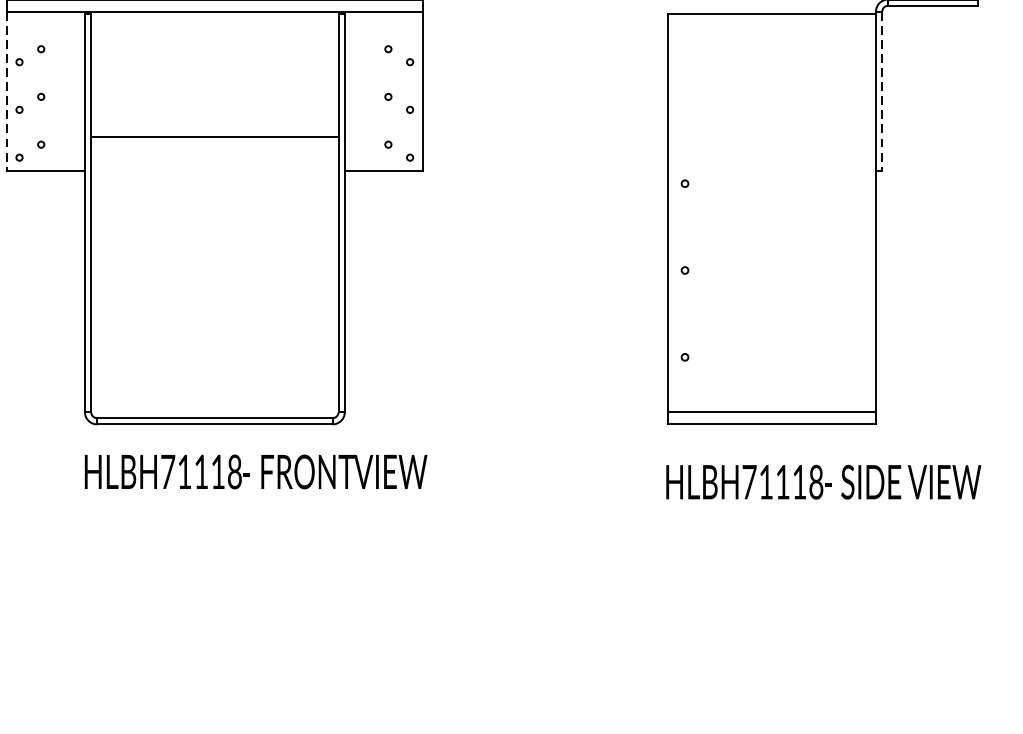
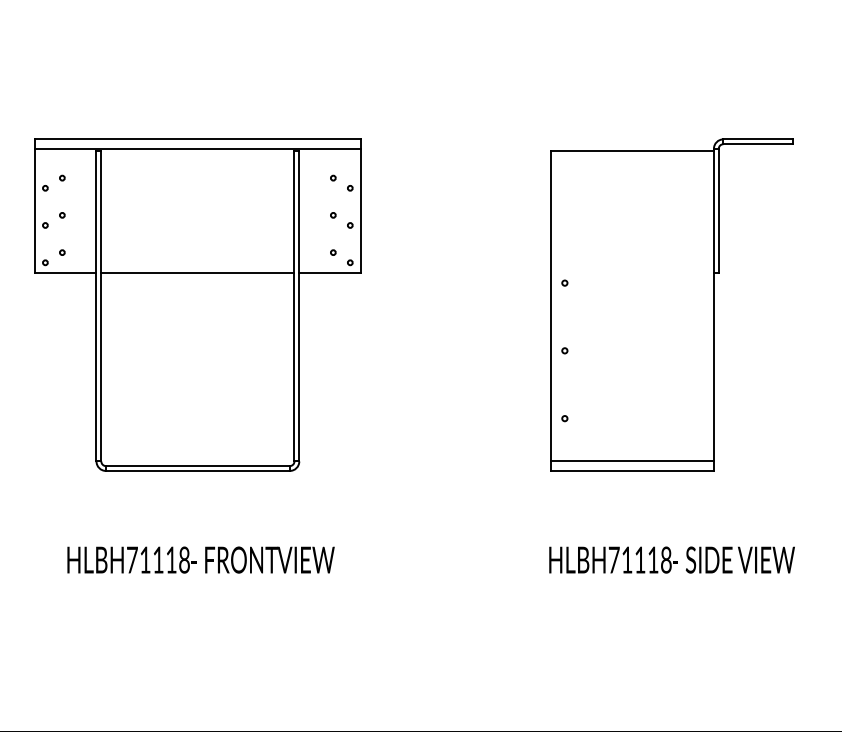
line: (6, 91) -> (35, 211), dashed -> solid
line: (881, 91) -> (718, 211), dashed -> solid
line: (214, 136) -> (197, 272), moved
text: (255, 471) -> (200, 559), moved
text: (822, 481) -> (671, 559), moved

